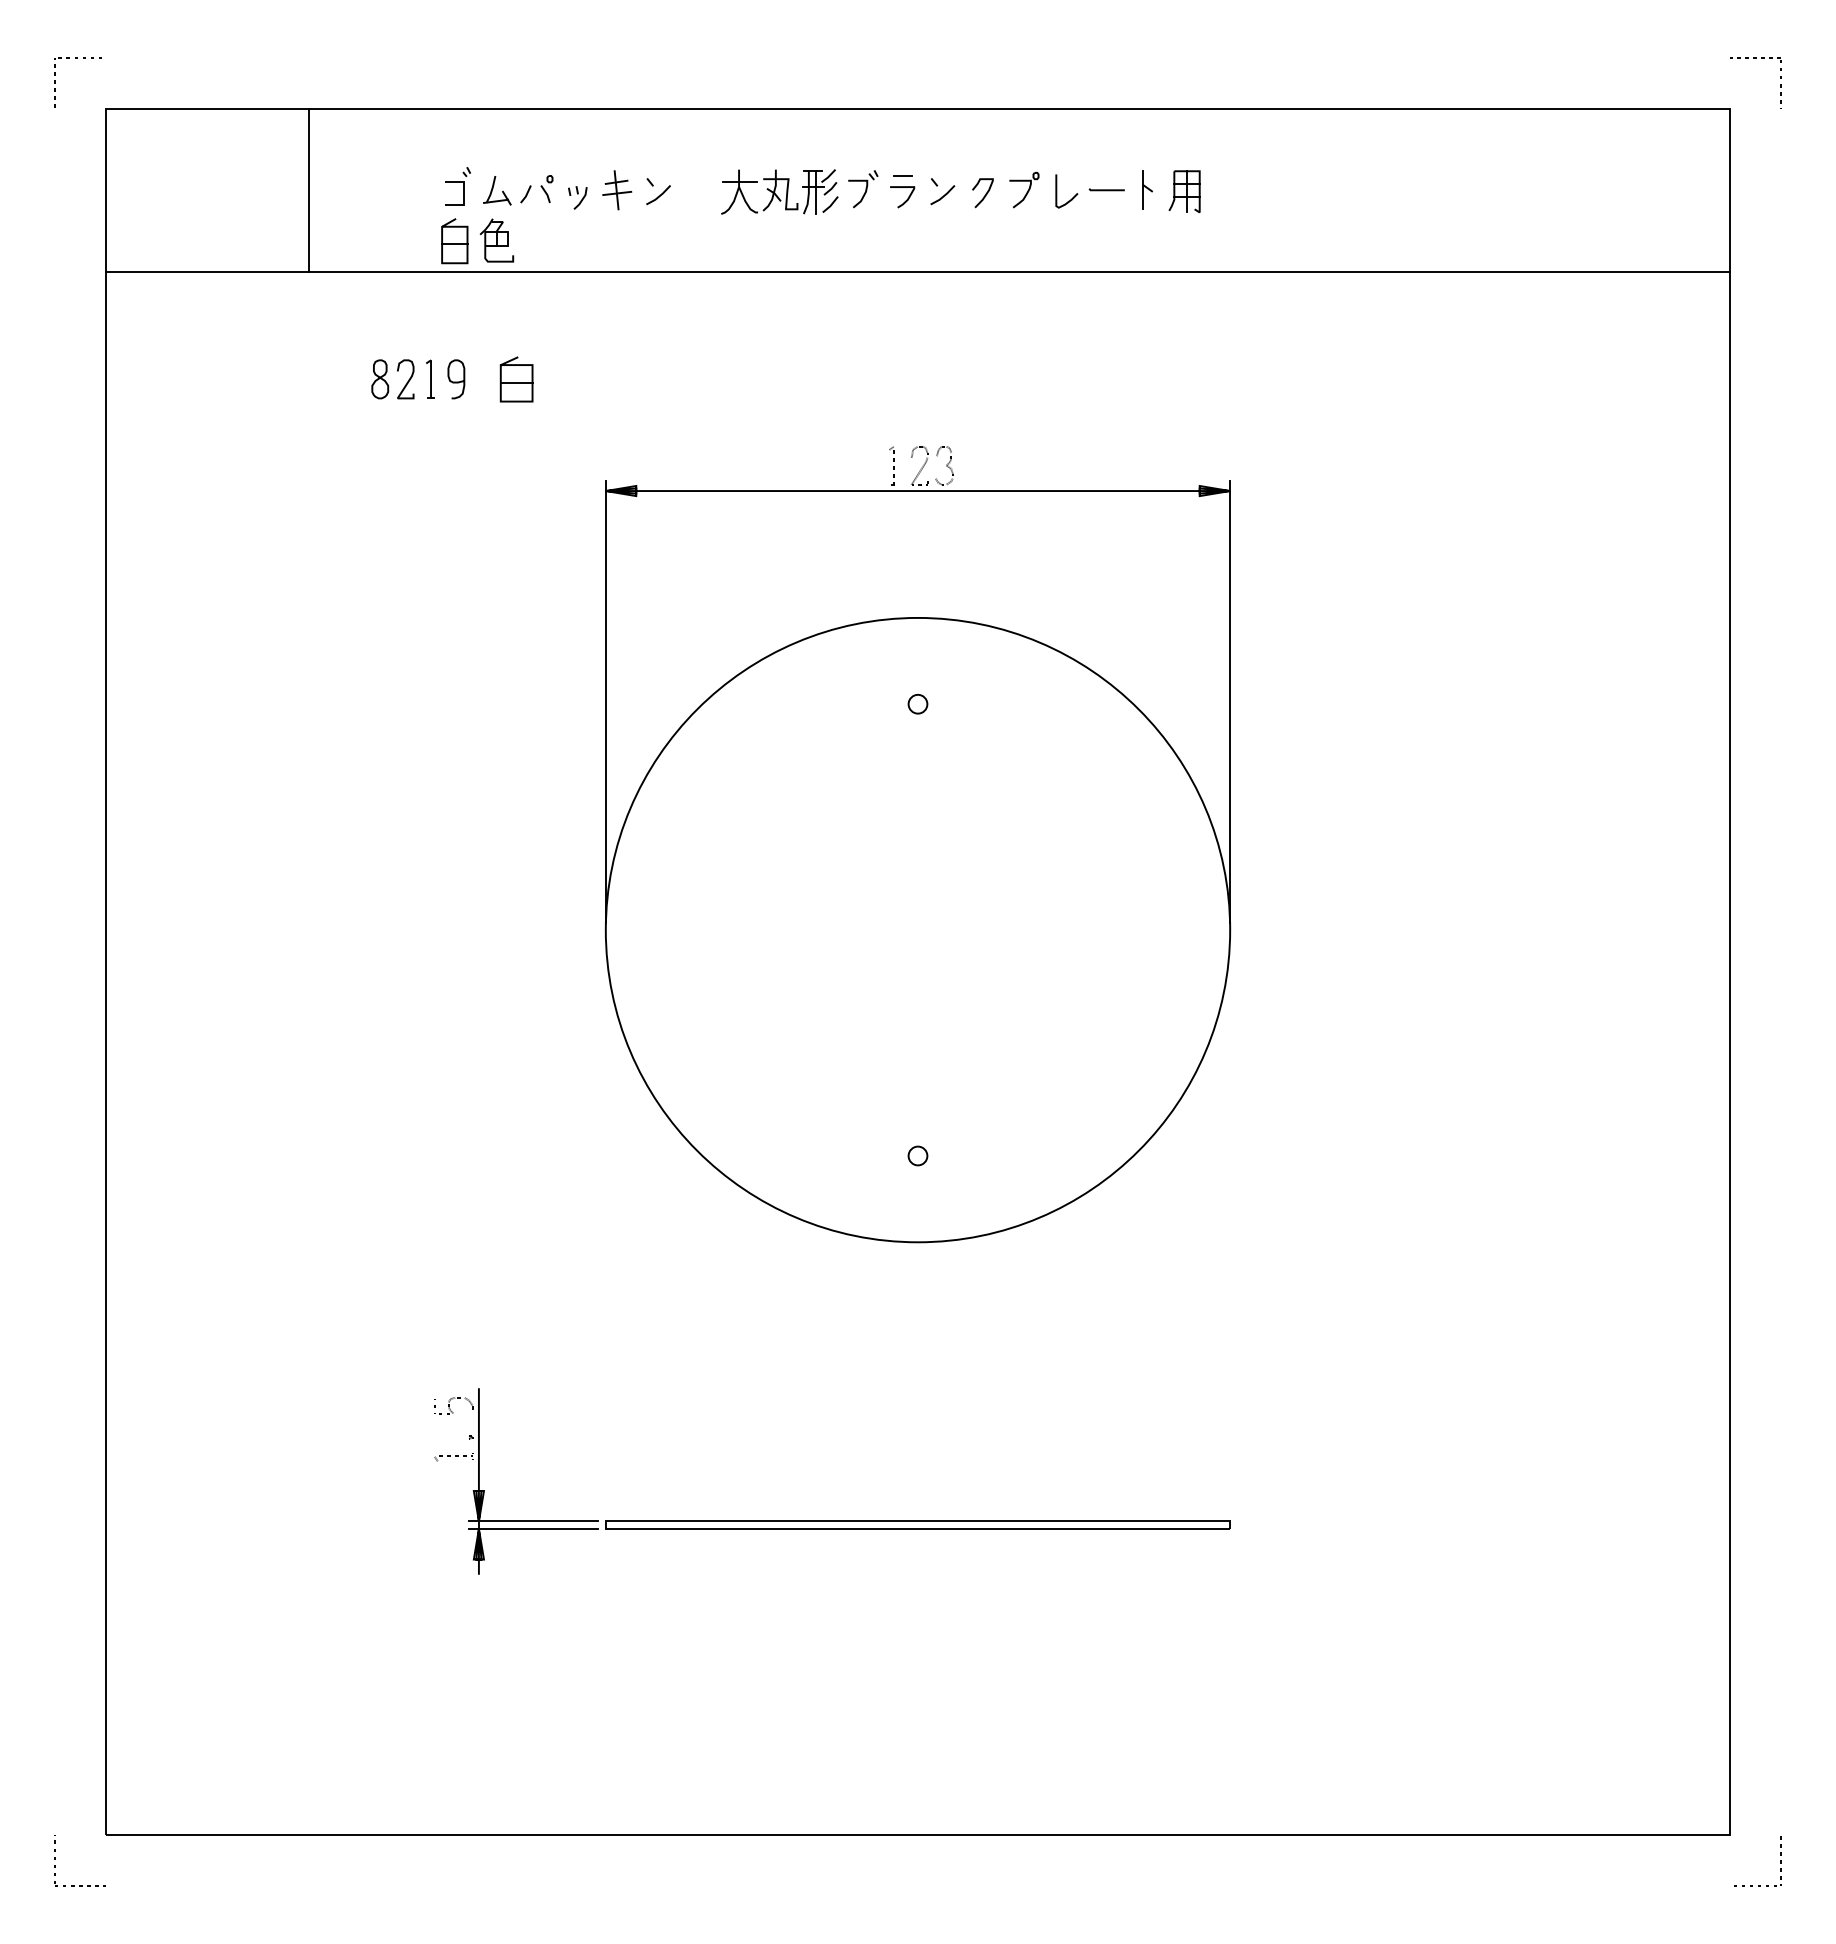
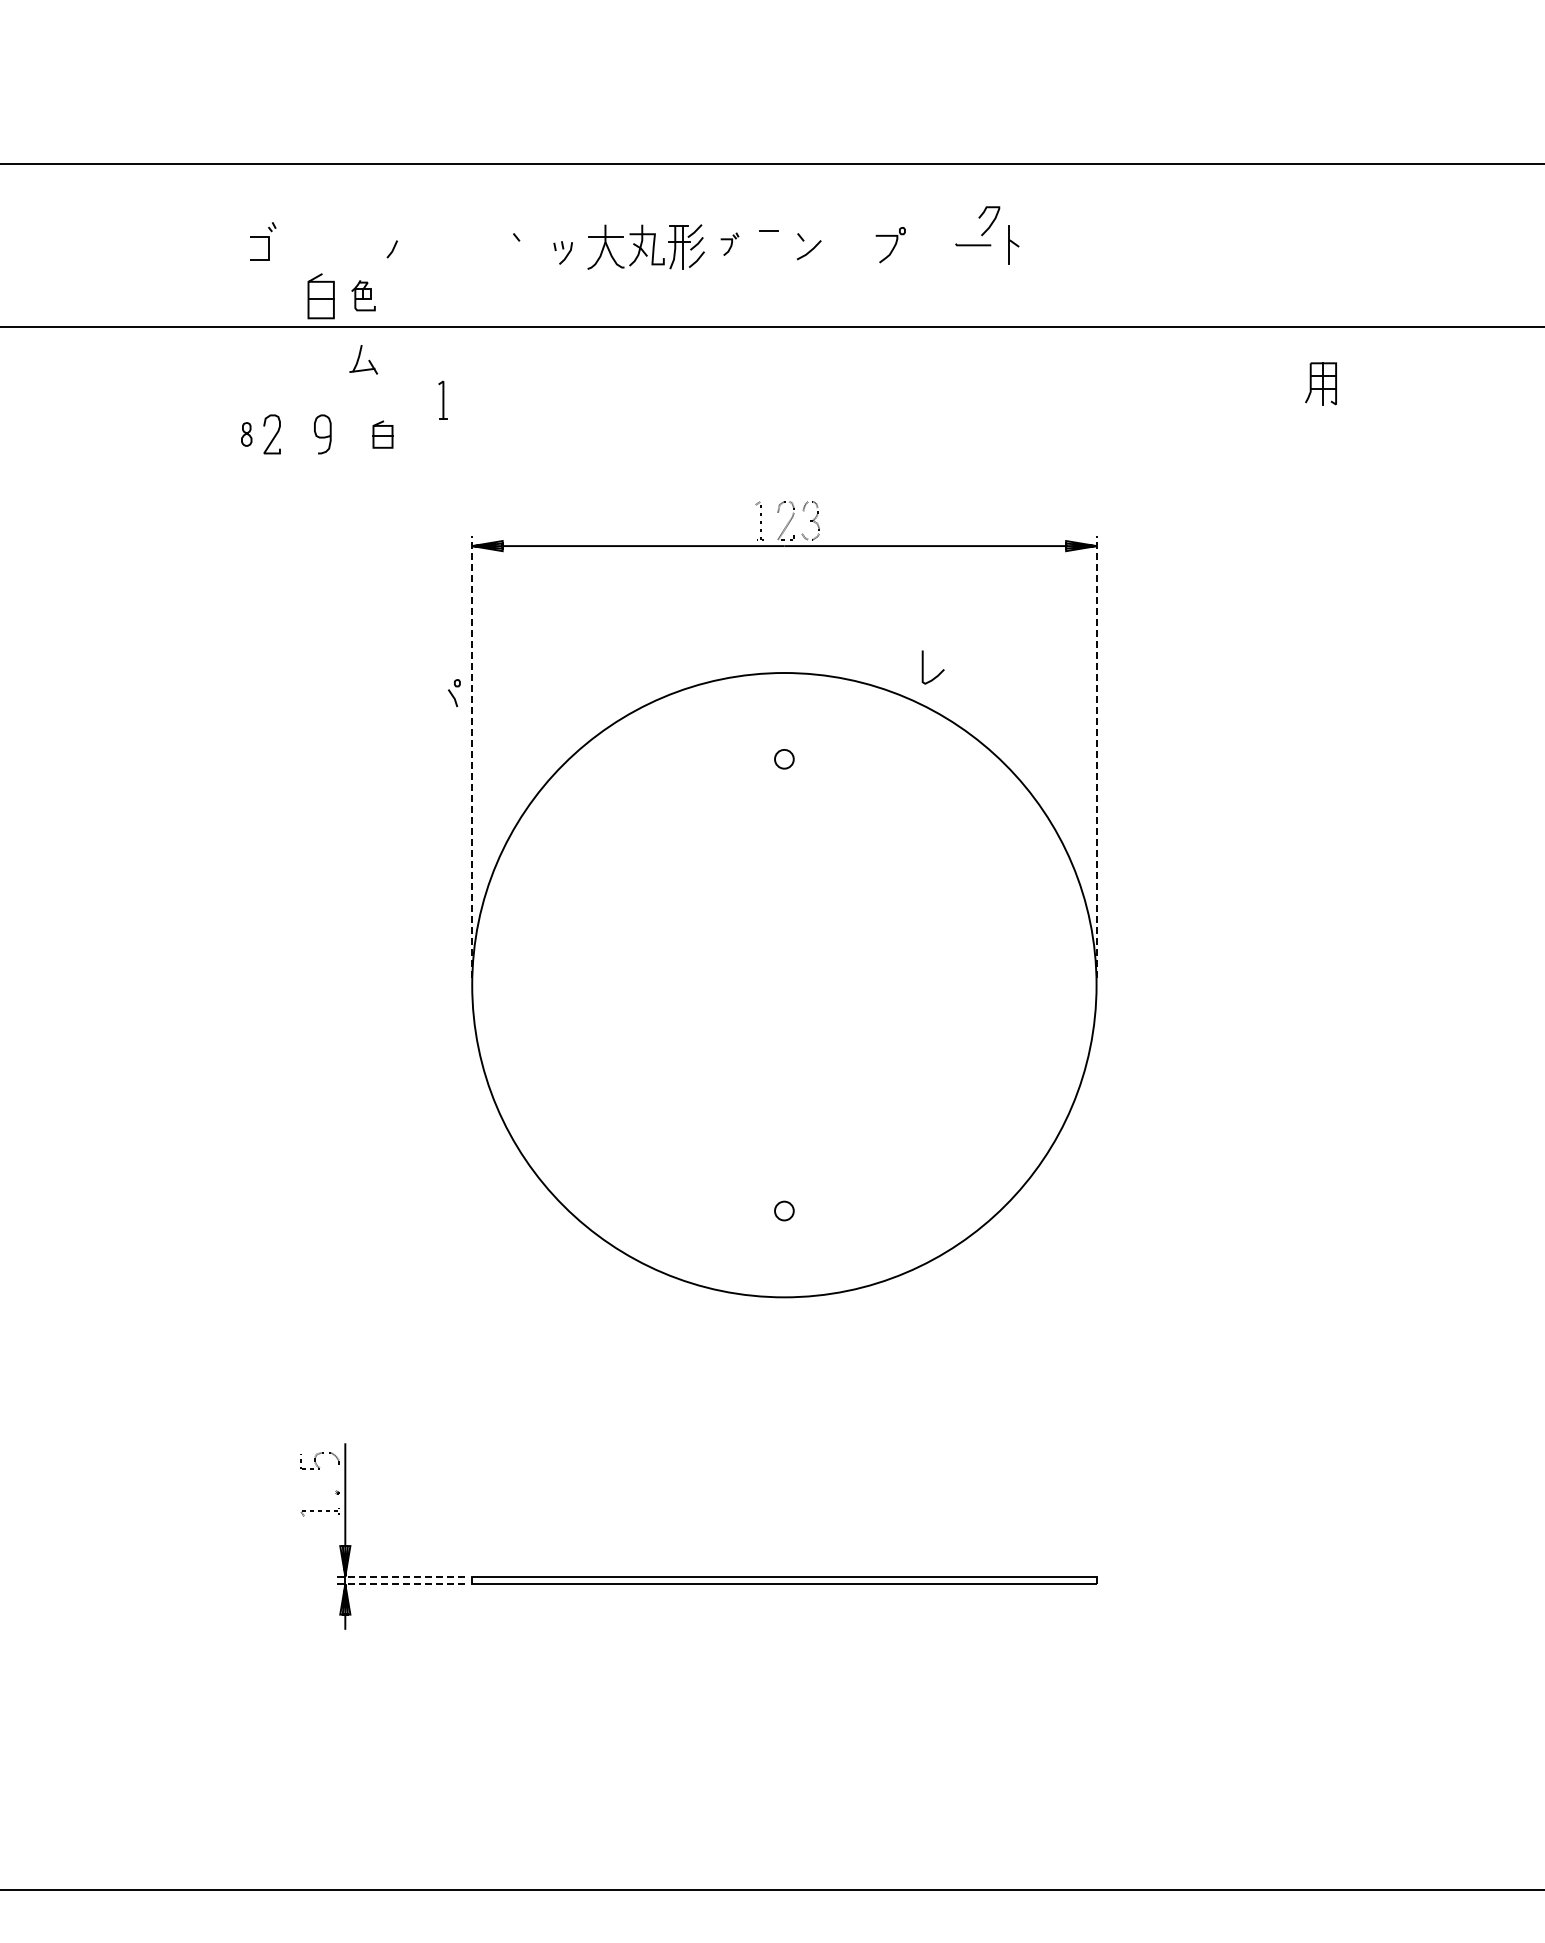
part: (457, 186) -> (262, 241), moved
part: (546, 189) -> (453, 693), moved
part: (863, 189) -> (729, 244), size x0.6
line: (308, 190) -> (174, 245), removed
part: (497, 190) -> (363, 359), moved
part: (617, 190) -> (483, 245), removed
part: (1184, 191) -> (1320, 383), moved
line: (658, 195) -> (524, 250), removed
curve: (984, 195) -> (990, 223), moved
part: (577, 197) -> (562, 252), moved
curve: (1072, 197) -> (938, 673), moved
curve: (905, 200) -> (771, 255), removed
part: (497, 240) -> (363, 295), size x0.7
part: (430, 378) -> (442, 399), moved
part: (380, 379) -> (246, 434), size x0.6
part: (516, 379) -> (382, 434), size x0.6
line: (605, 701) -> (471, 756), solid -> dashed
line: (1230, 701) -> (1096, 756), solid -> dashed
line: (533, 1521) -> (399, 1576), solid -> dashed
line: (533, 1529) -> (399, 1584), solid -> dashed

